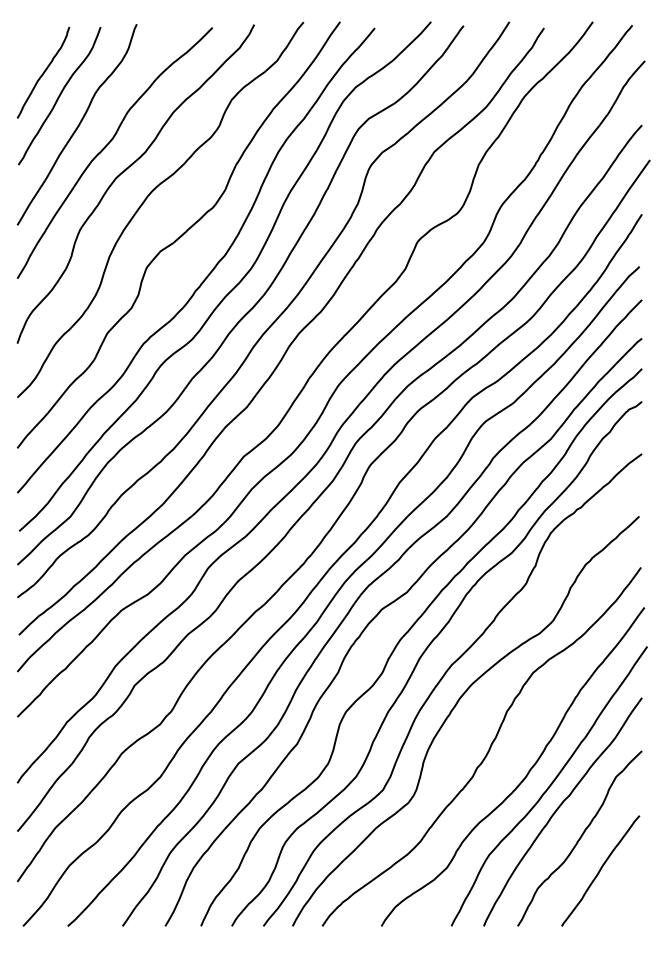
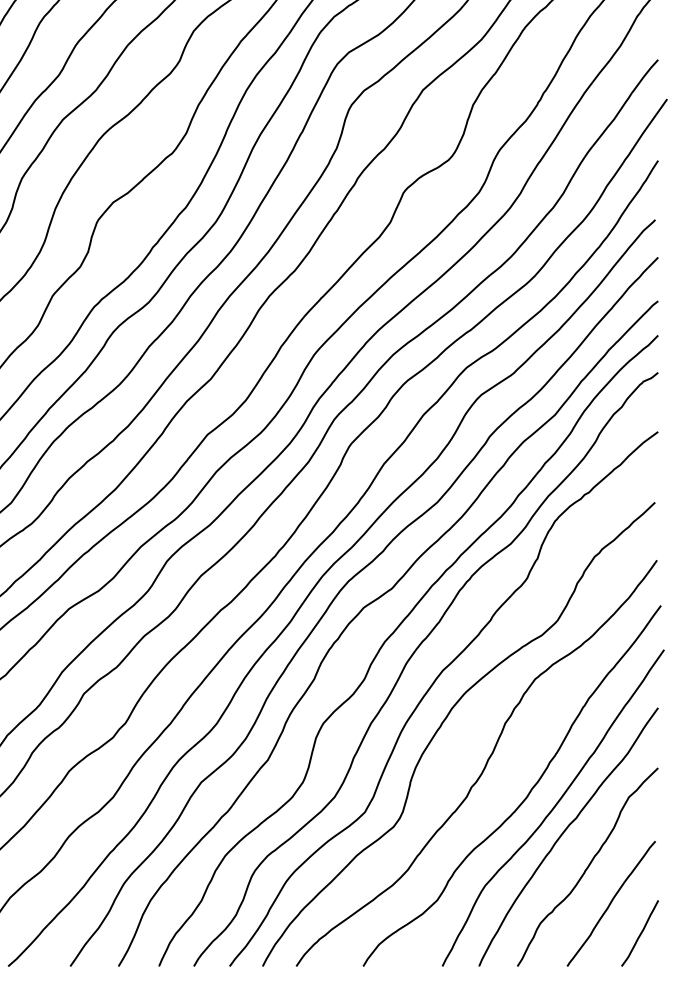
curve: (626, 896) -> (640, 932), added

